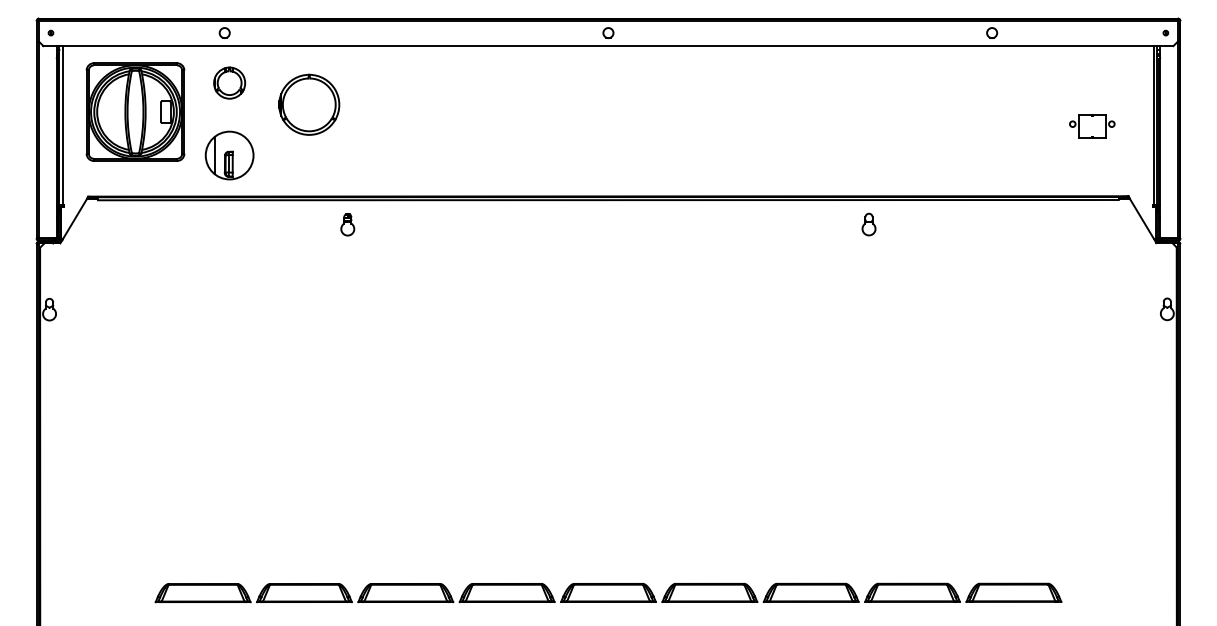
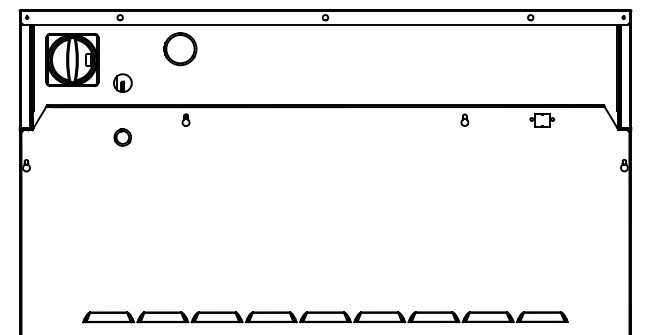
part: (229, 83) -> (122, 137), moved
part: (309, 105) -> (180, 49), moved
part: (1092, 126) -> (542, 120), moved
part: (229, 154) -> (122, 82), size x0.7

